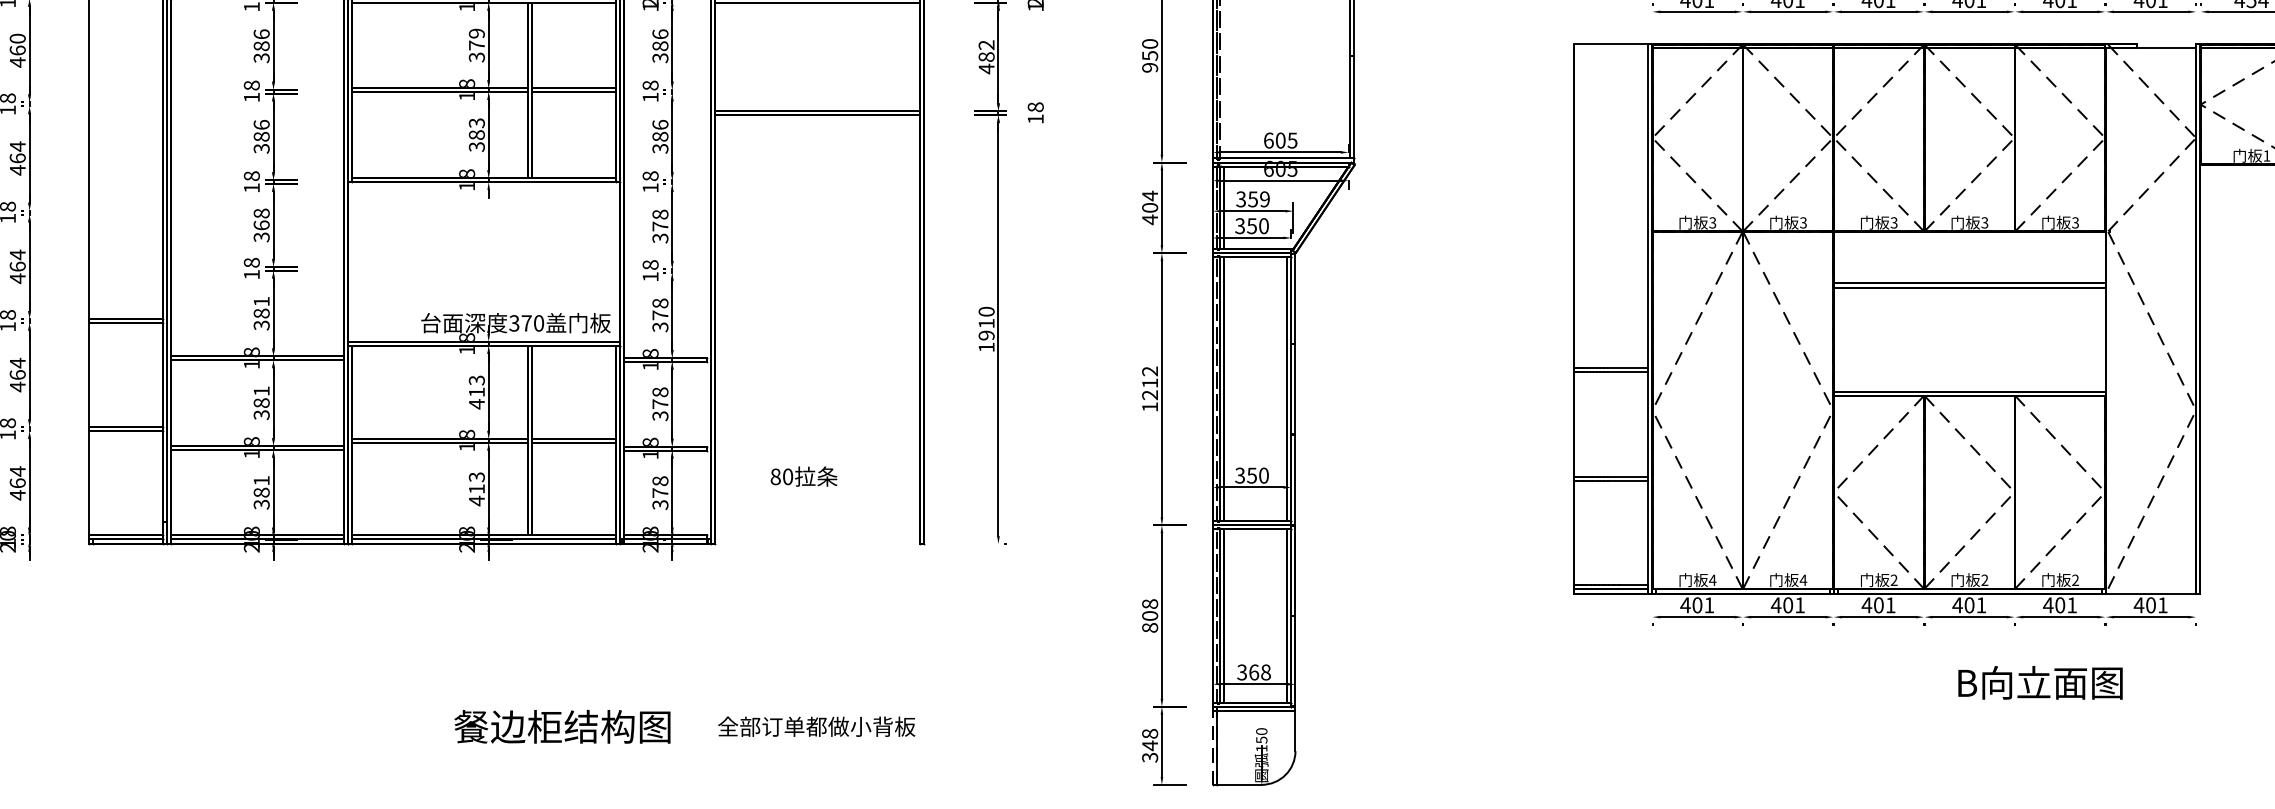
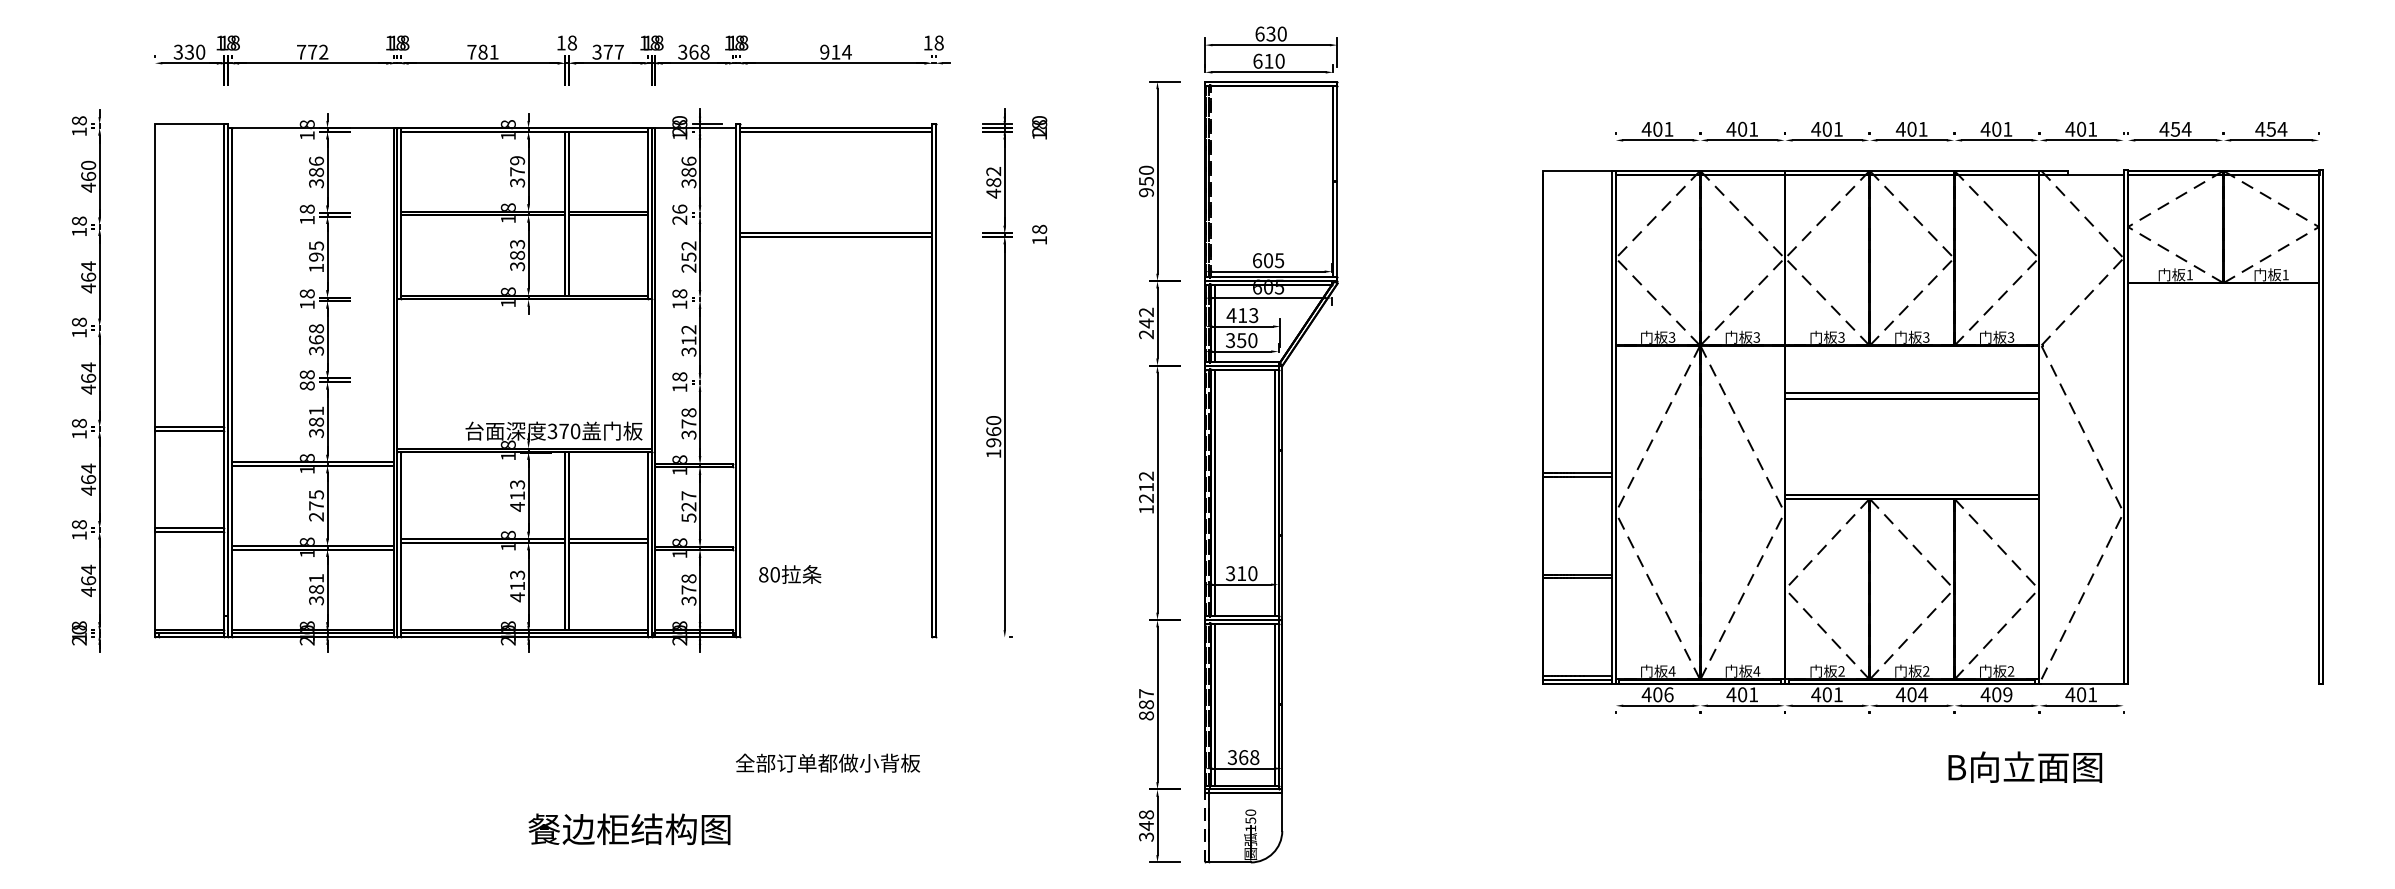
text: (650, 91) -> (679, 214), 18 -> 26
text: (261, 136) -> (316, 256), 386 -> 195
text: (659, 136) -> (688, 256), 386 -> 252
text: (1252, 199) -> (1242, 315), 359 -> 413
text: (1150, 207) -> (1146, 323), 404 -> 242
text: (659, 220) -> (688, 335), 378 -> 312
text: (251, 274) -> (306, 385), 18 -> 88
text: (986, 323) -> (993, 431), 1910 -> 1960
text: (261, 402) -> (316, 505), 381 -> 275
text: (659, 403) -> (688, 506), 378 -> 527
text: (1251, 475) -> (1241, 573), 350 -> 310
text: (804, 476) -> (790, 574), moved
text: (1708, 605) -> (1668, 694), 401 -> 406
text: (1981, 605) -> (1923, 694), 401 -> 404
text: (2071, 605) -> (2007, 694), 401 -> 409
text: (1150, 610) -> (1146, 699), 808 -> 887
text: (2040, 682) -> (2025, 766), moved
text: (562, 725) -> (629, 828), moved
text: (817, 725) -> (828, 762), moved

